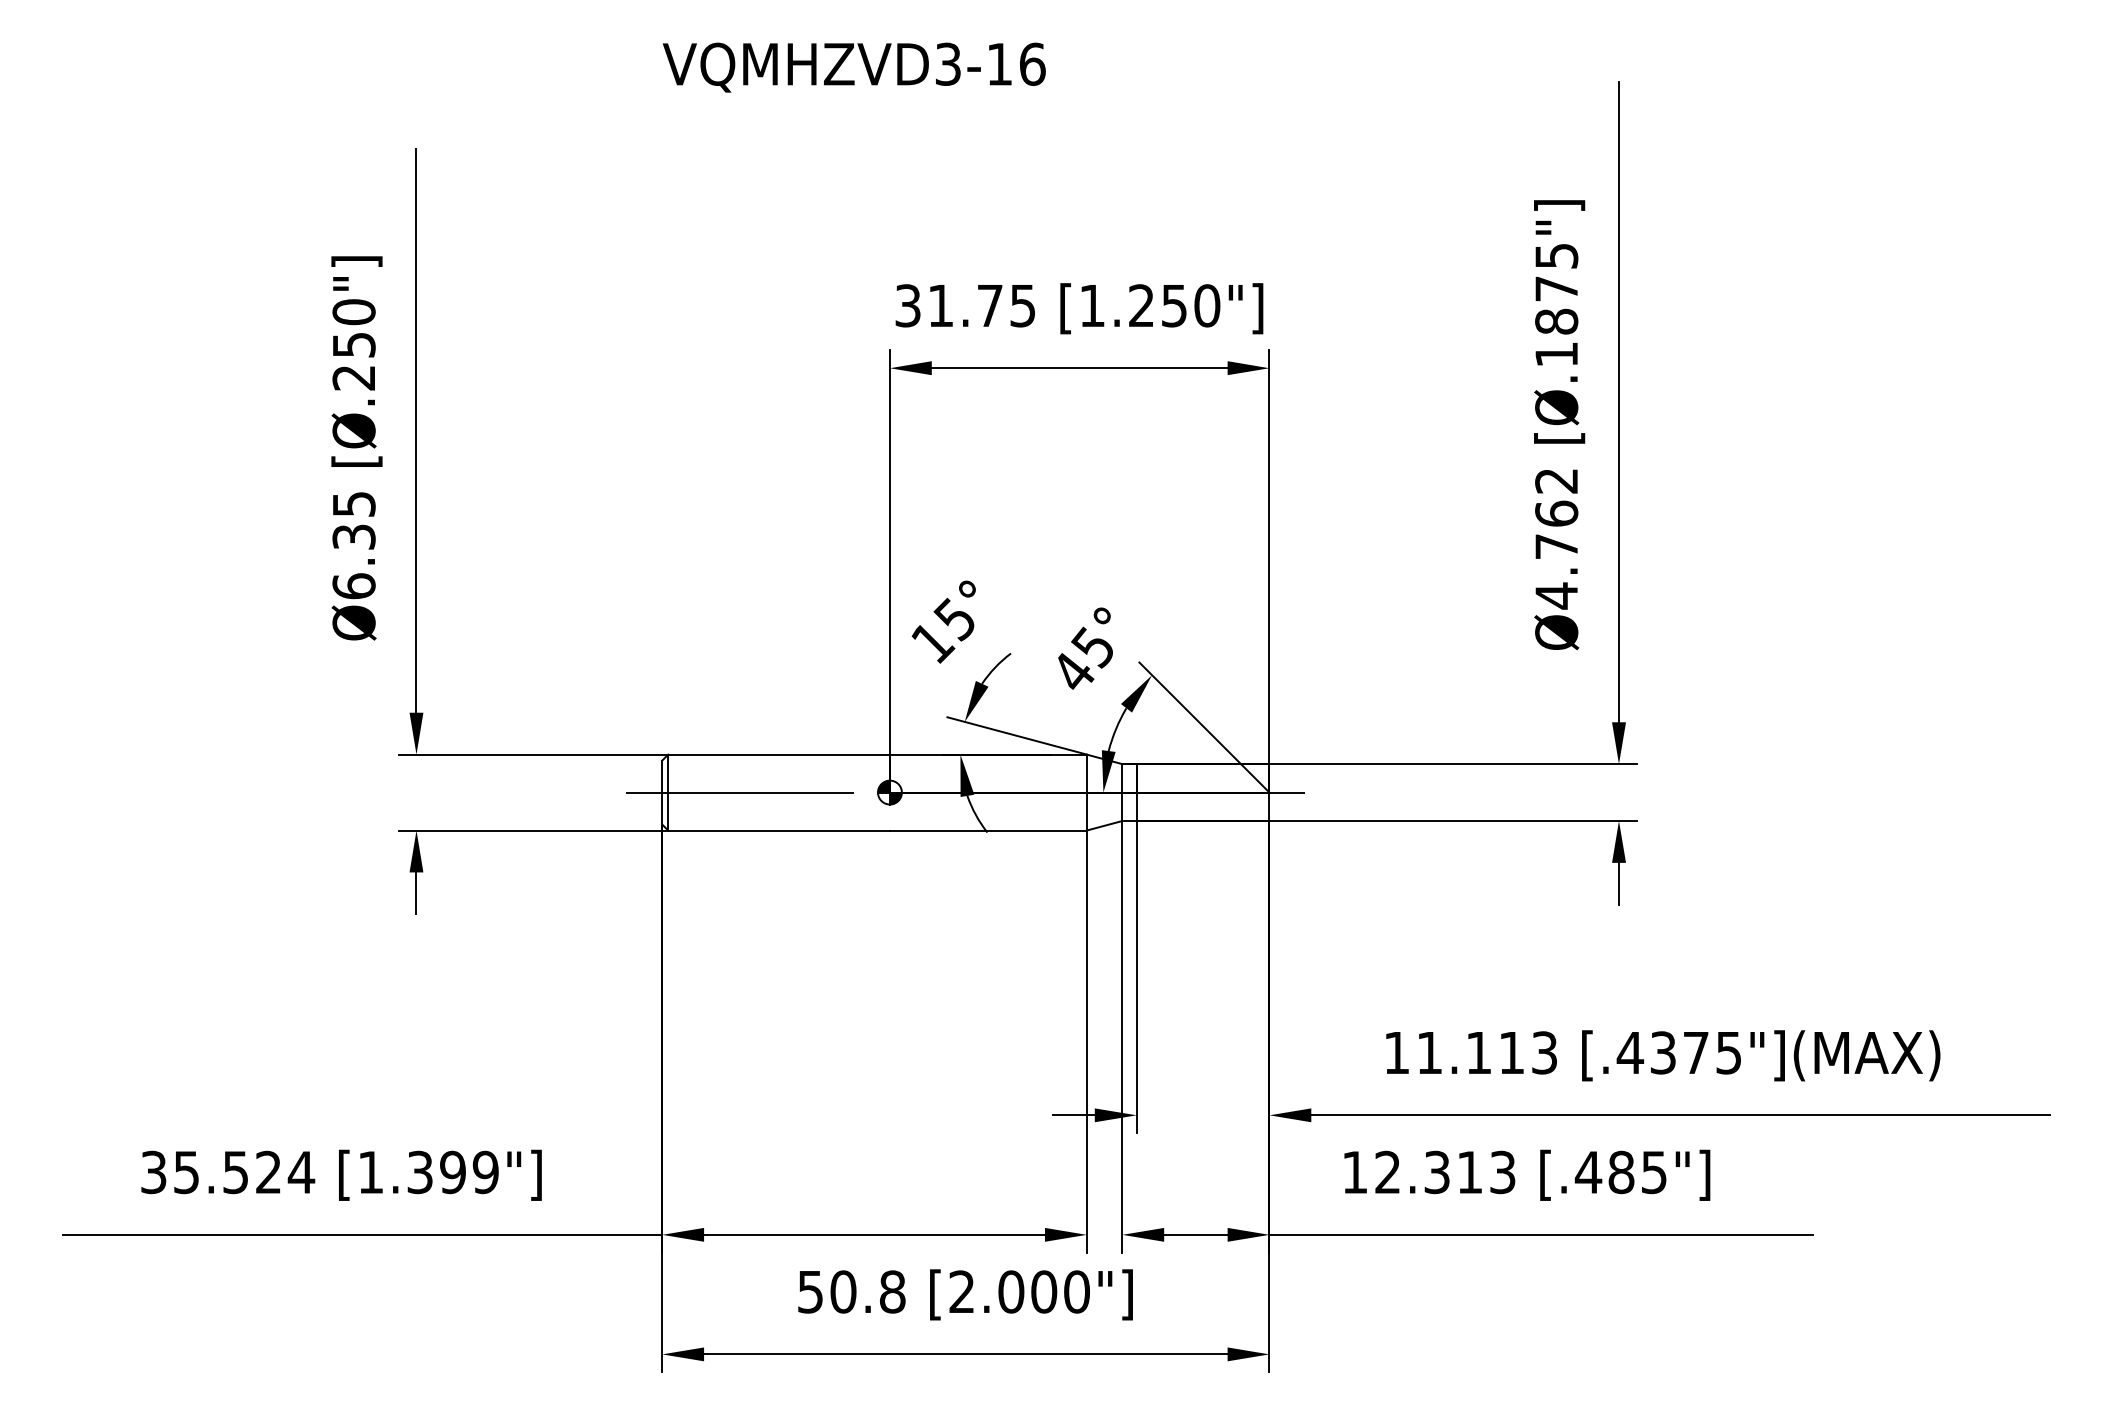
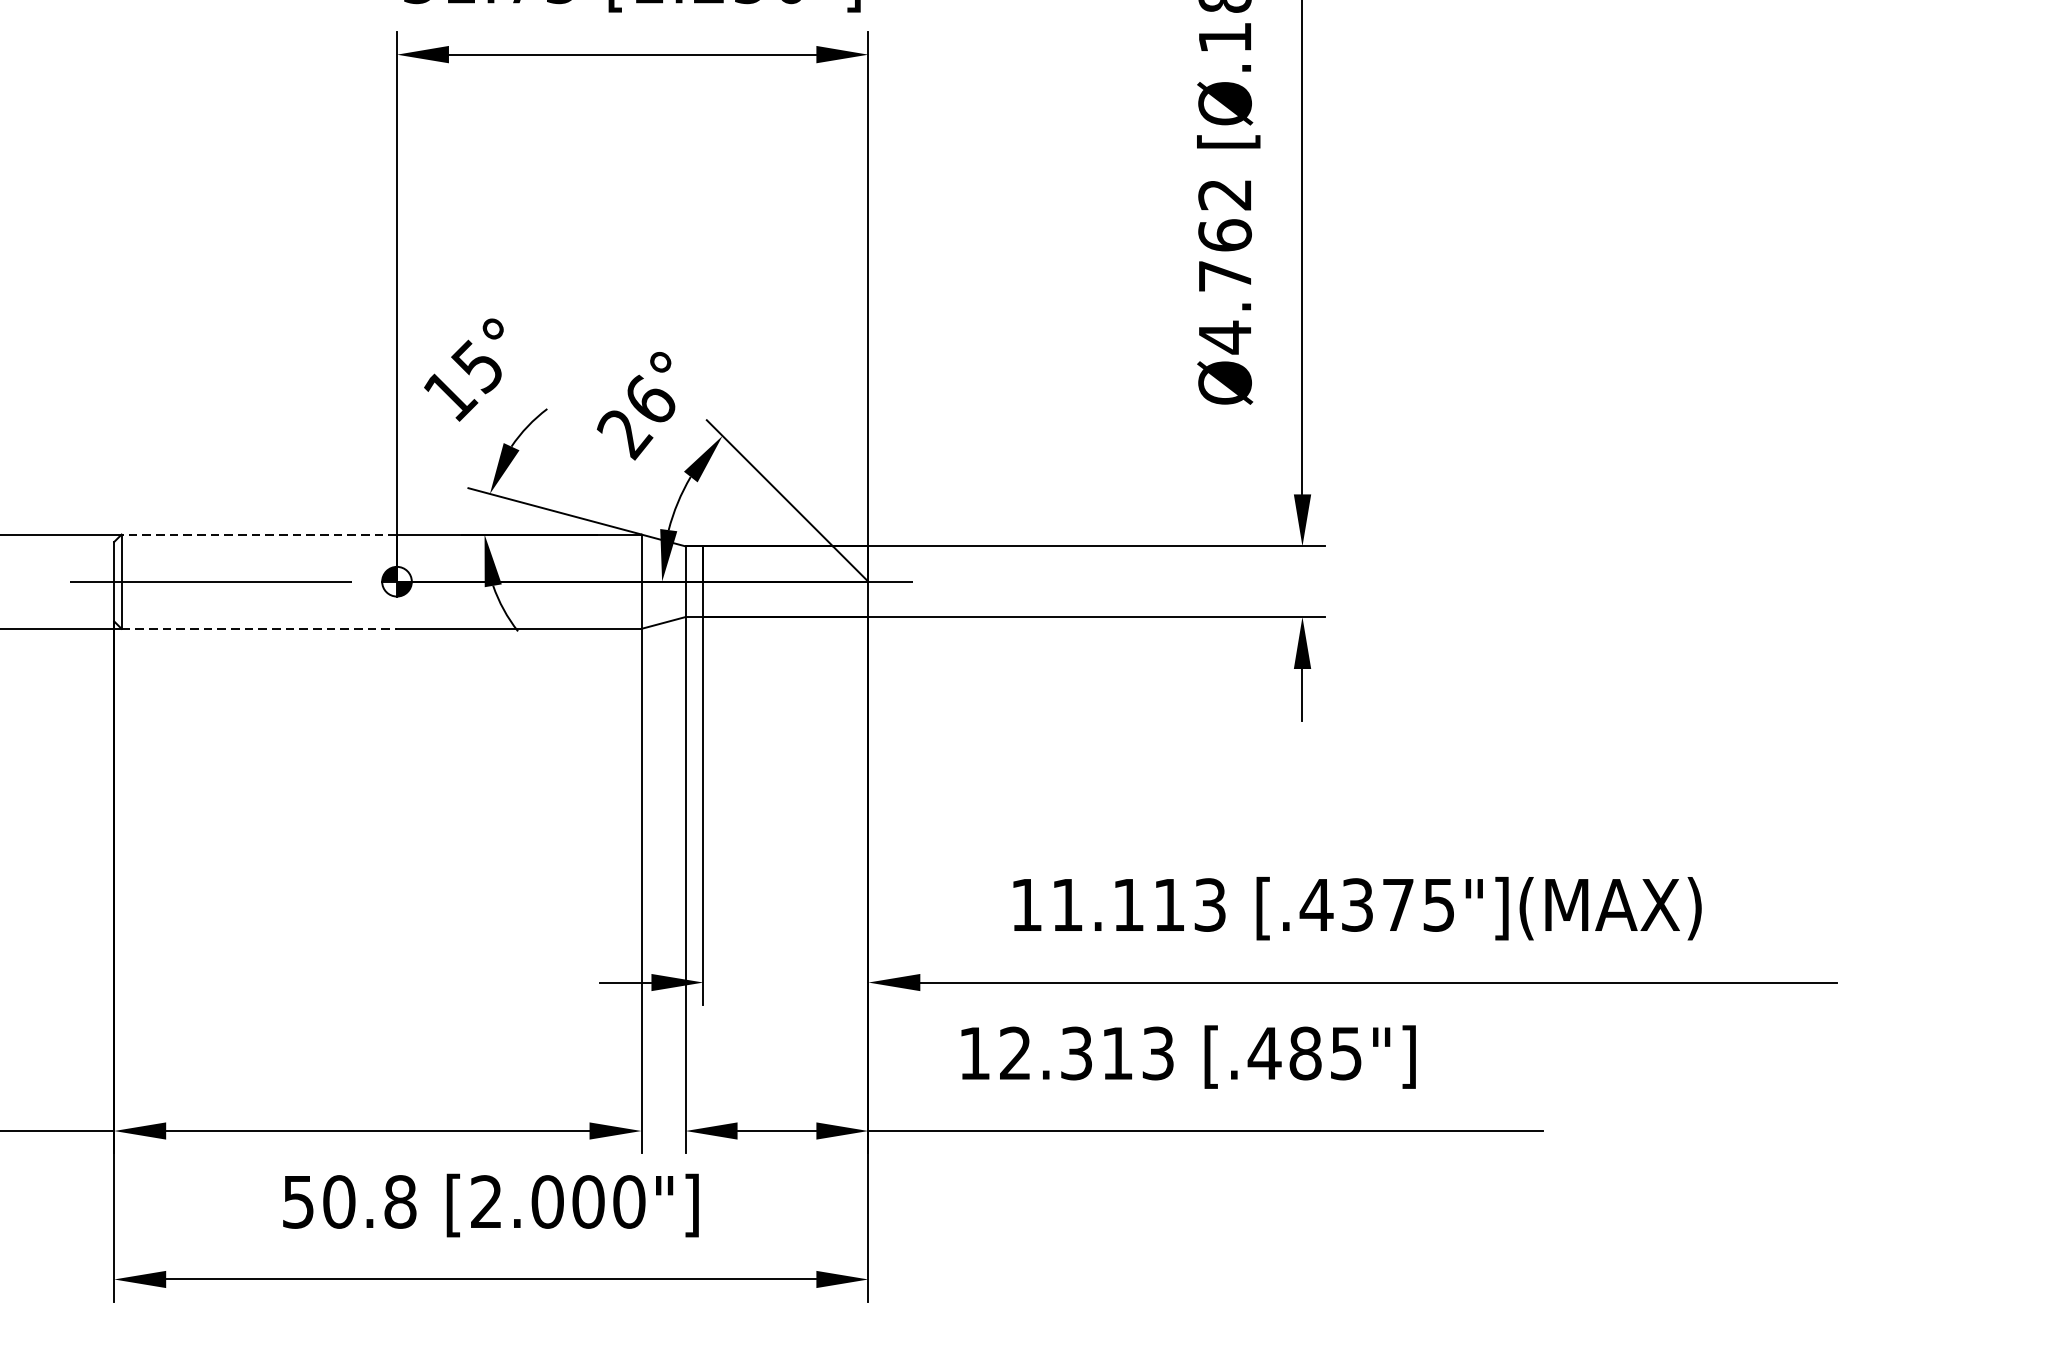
text: (1082, 660) -> (636, 417), 45° -> 26°
line: (779, 754) -> (259, 534), solid -> dashed
line: (779, 830) -> (259, 628), solid -> dashed

